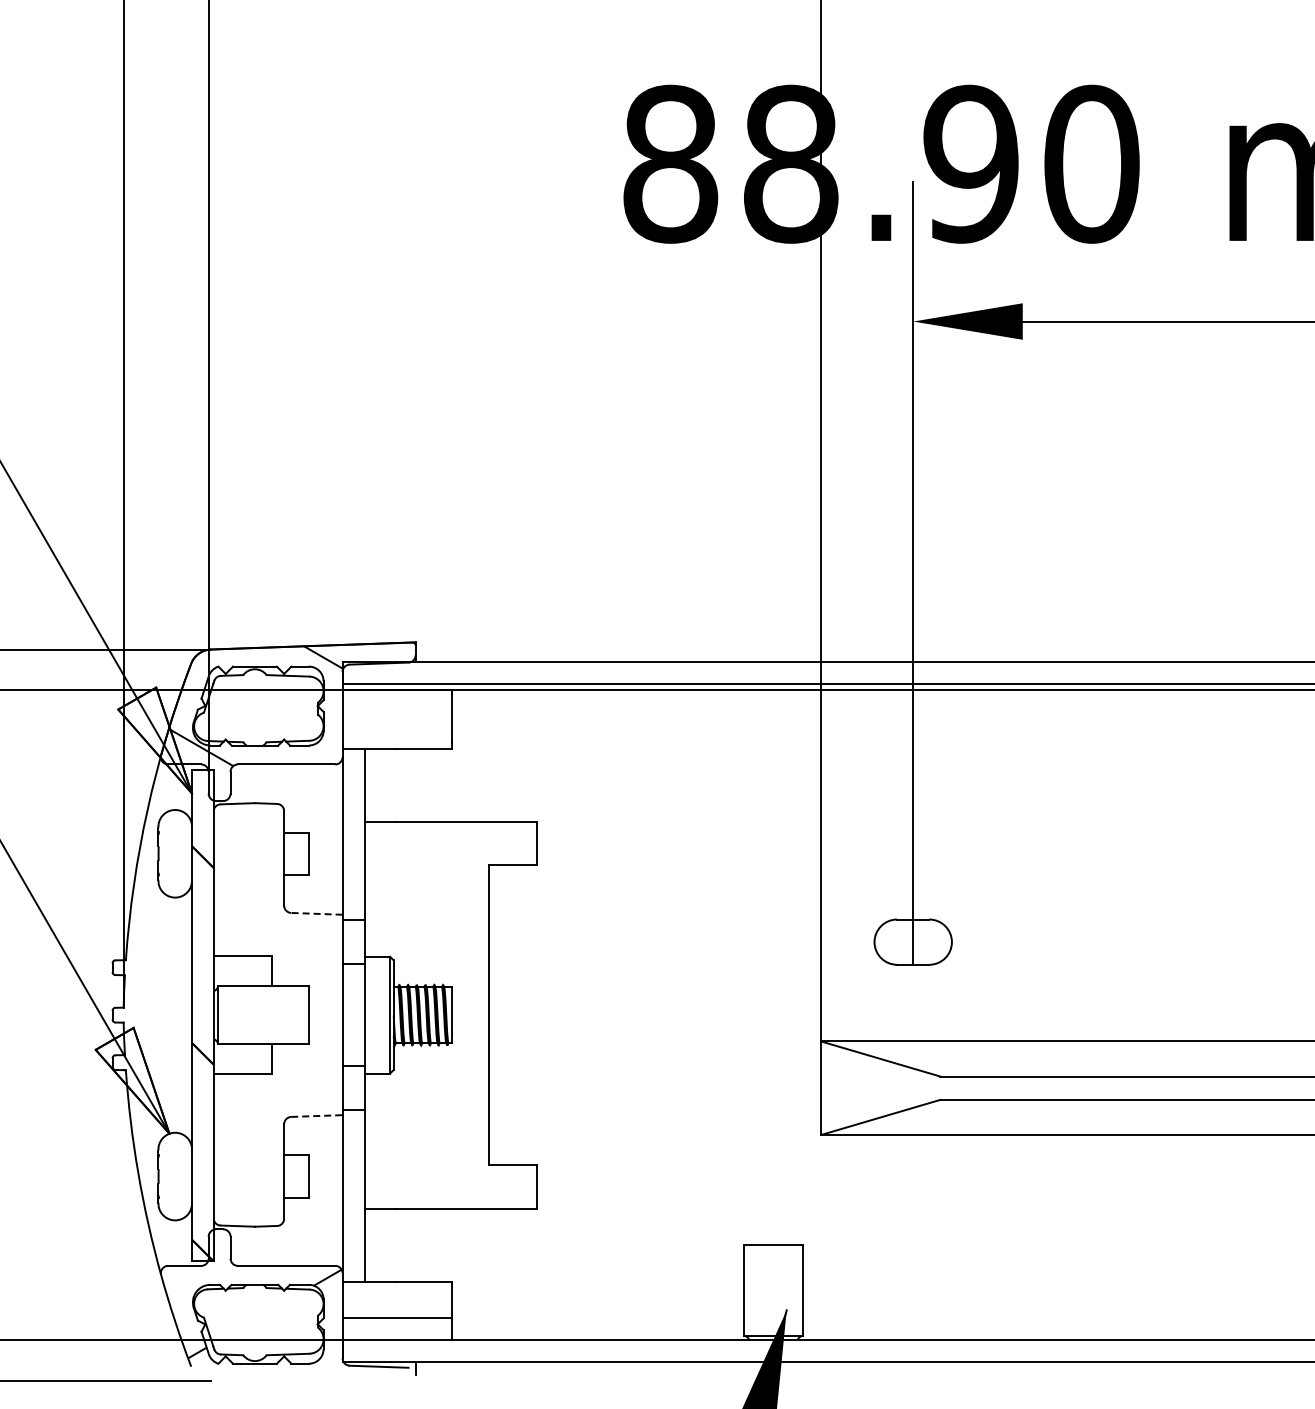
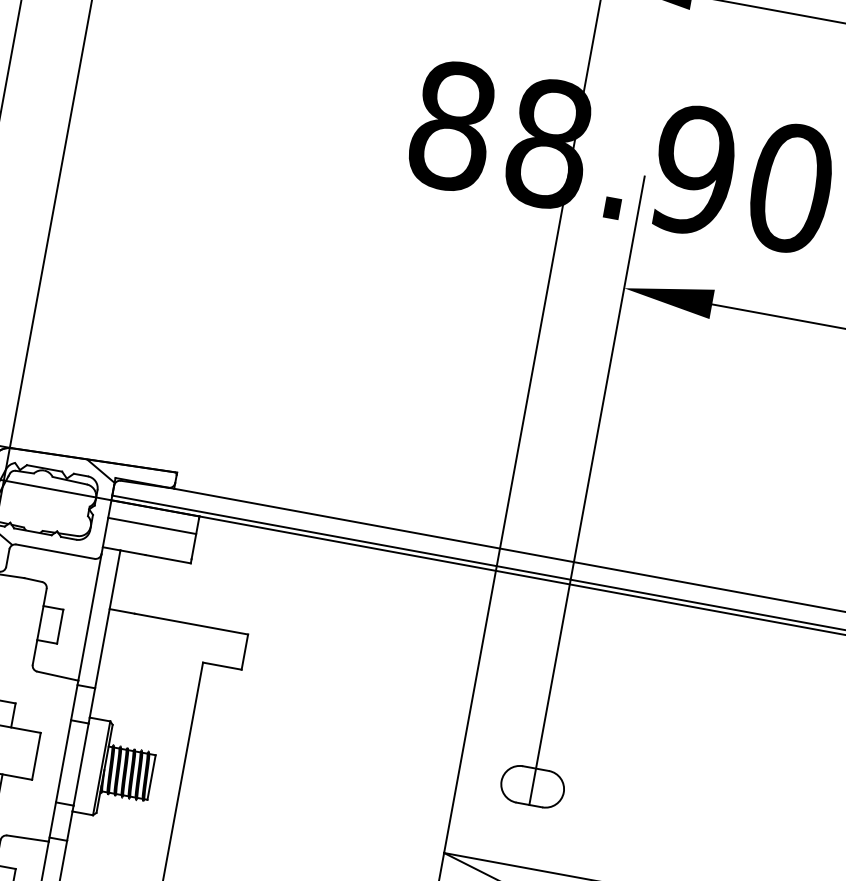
line: (397, 712) -> (152, 526), added
line: (316, 913) -> (57, 675), dashed -> solid
line: (316, 1116) -> (27, 838), dashed -> solid

